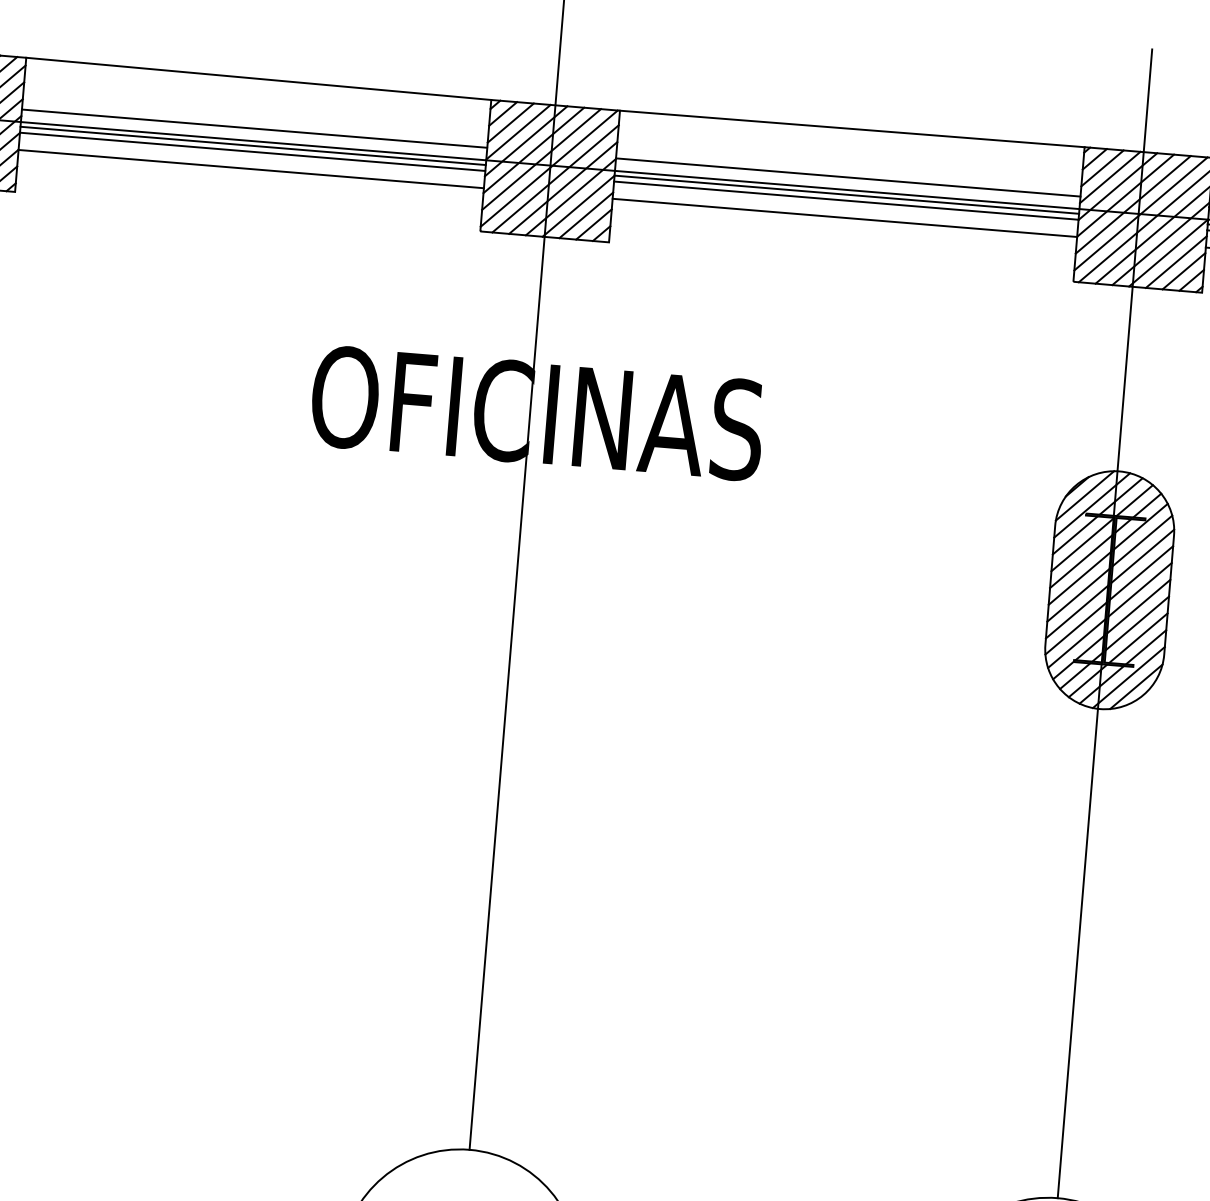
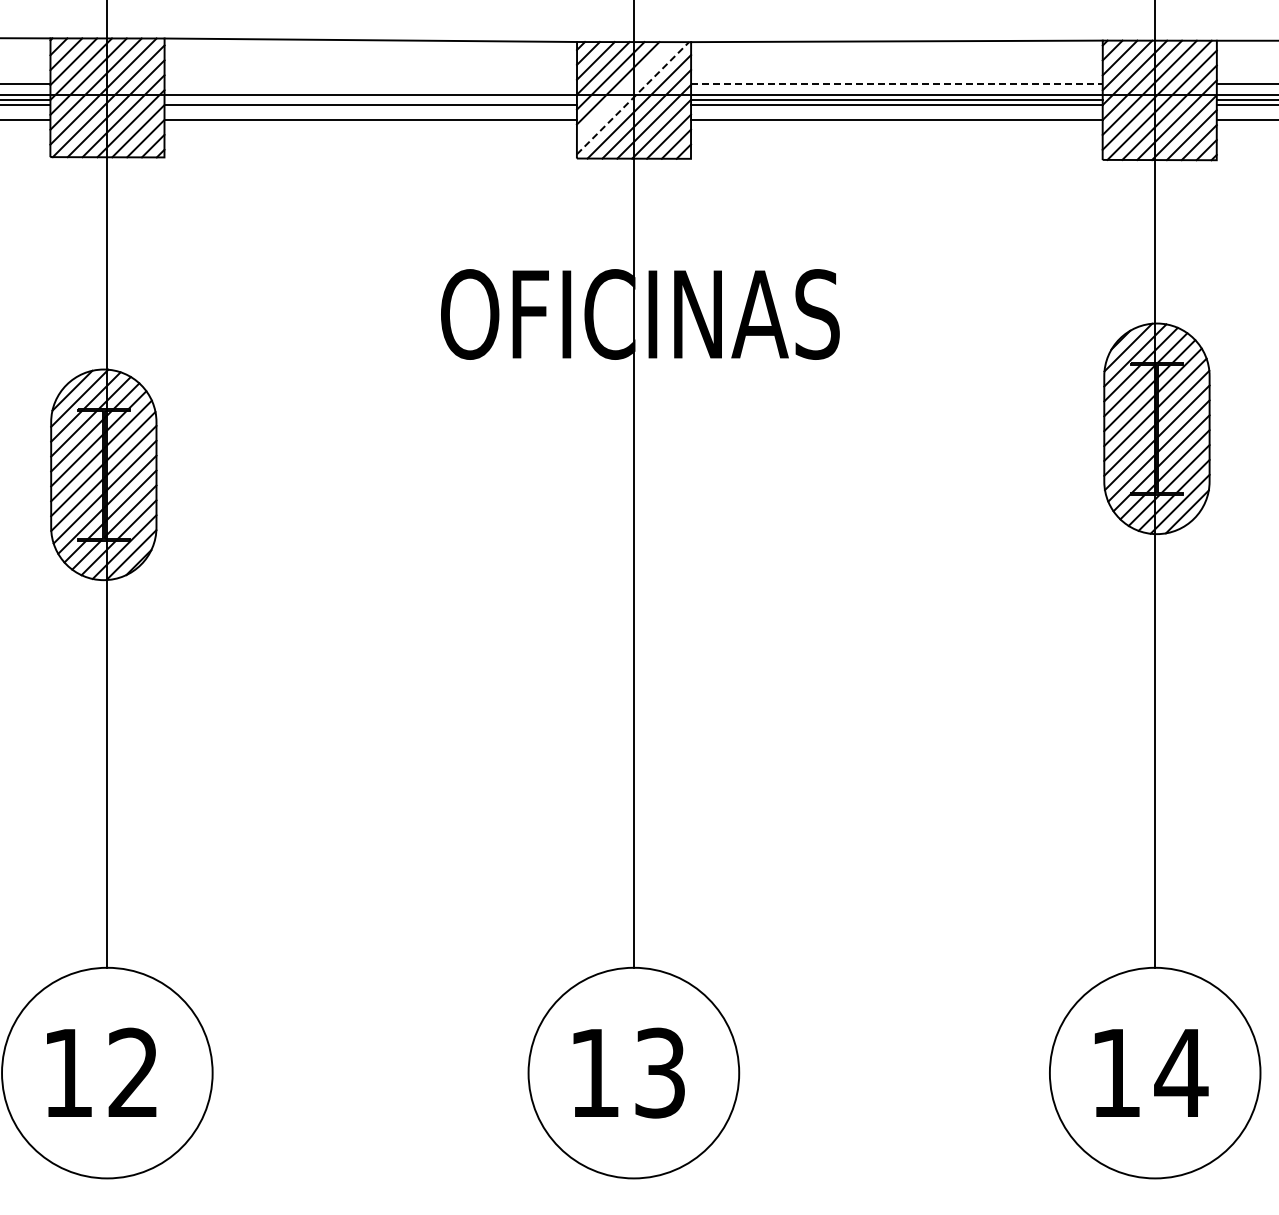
line: (254, 128) -> (370, 84), removed
line: (252, 145) -> (370, 99), removed
line: (541, 159) -> (625, 90), removed
line: (549, 167) -> (633, 97), solid -> dashed
line: (847, 177) -> (896, 84), solid -> dashed

